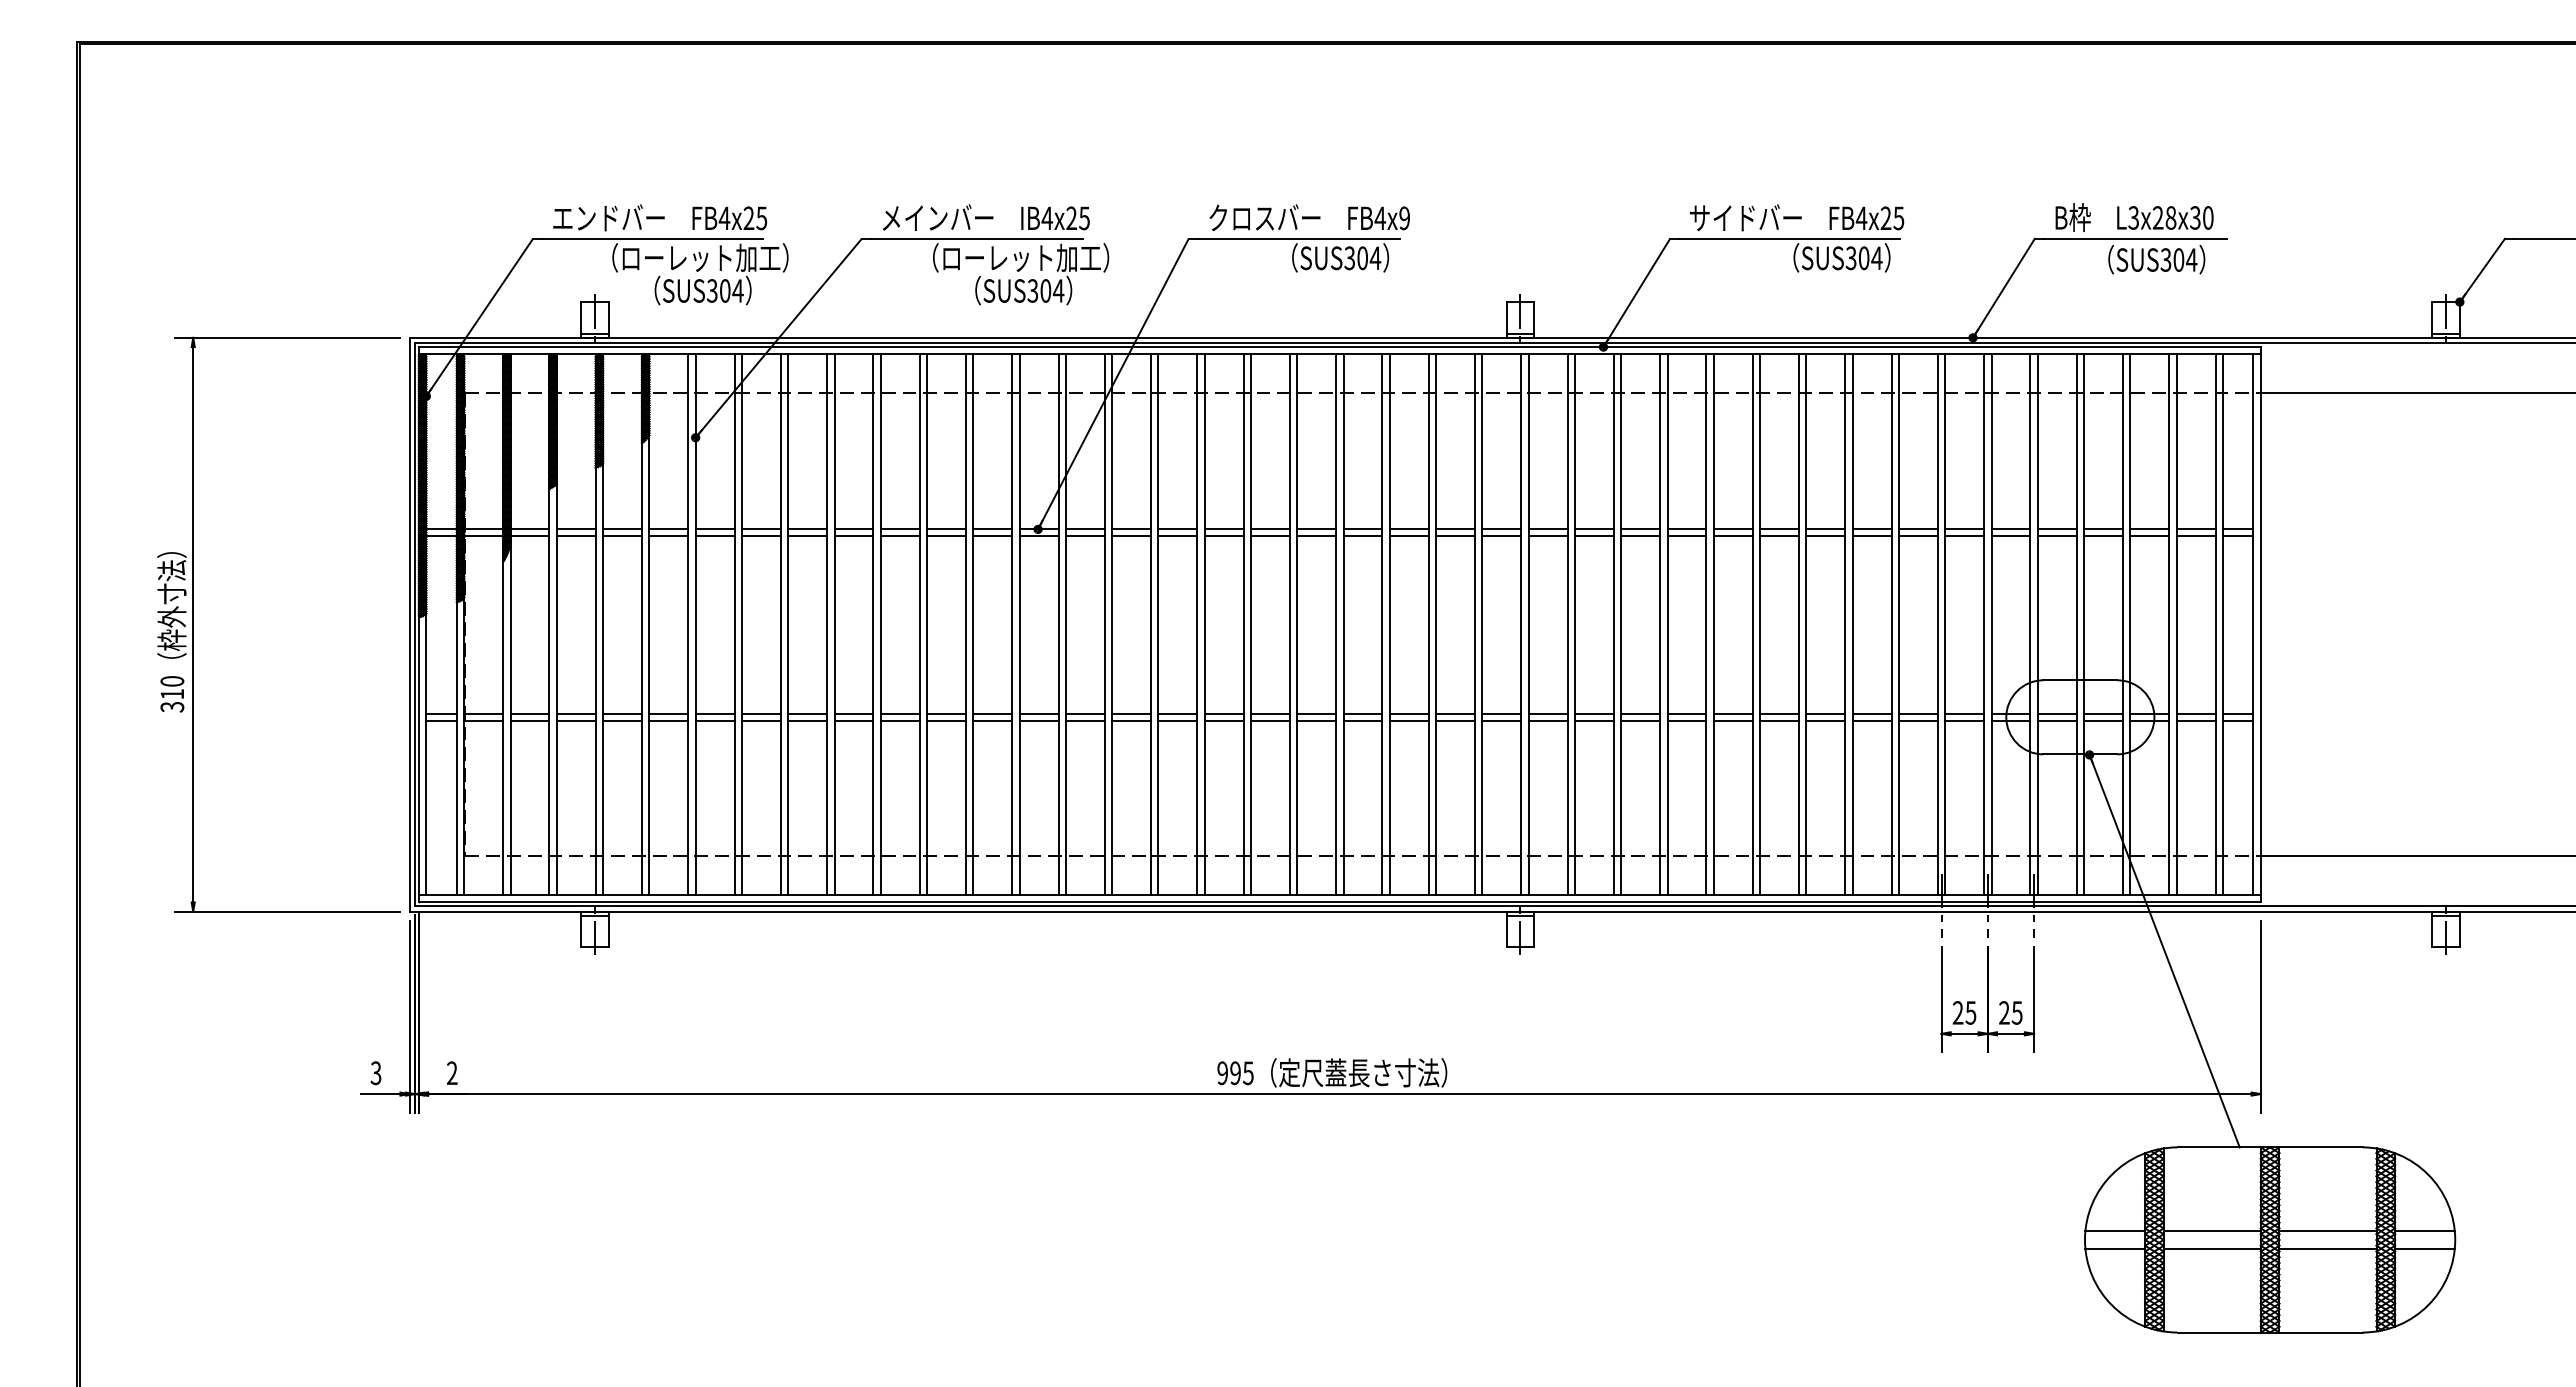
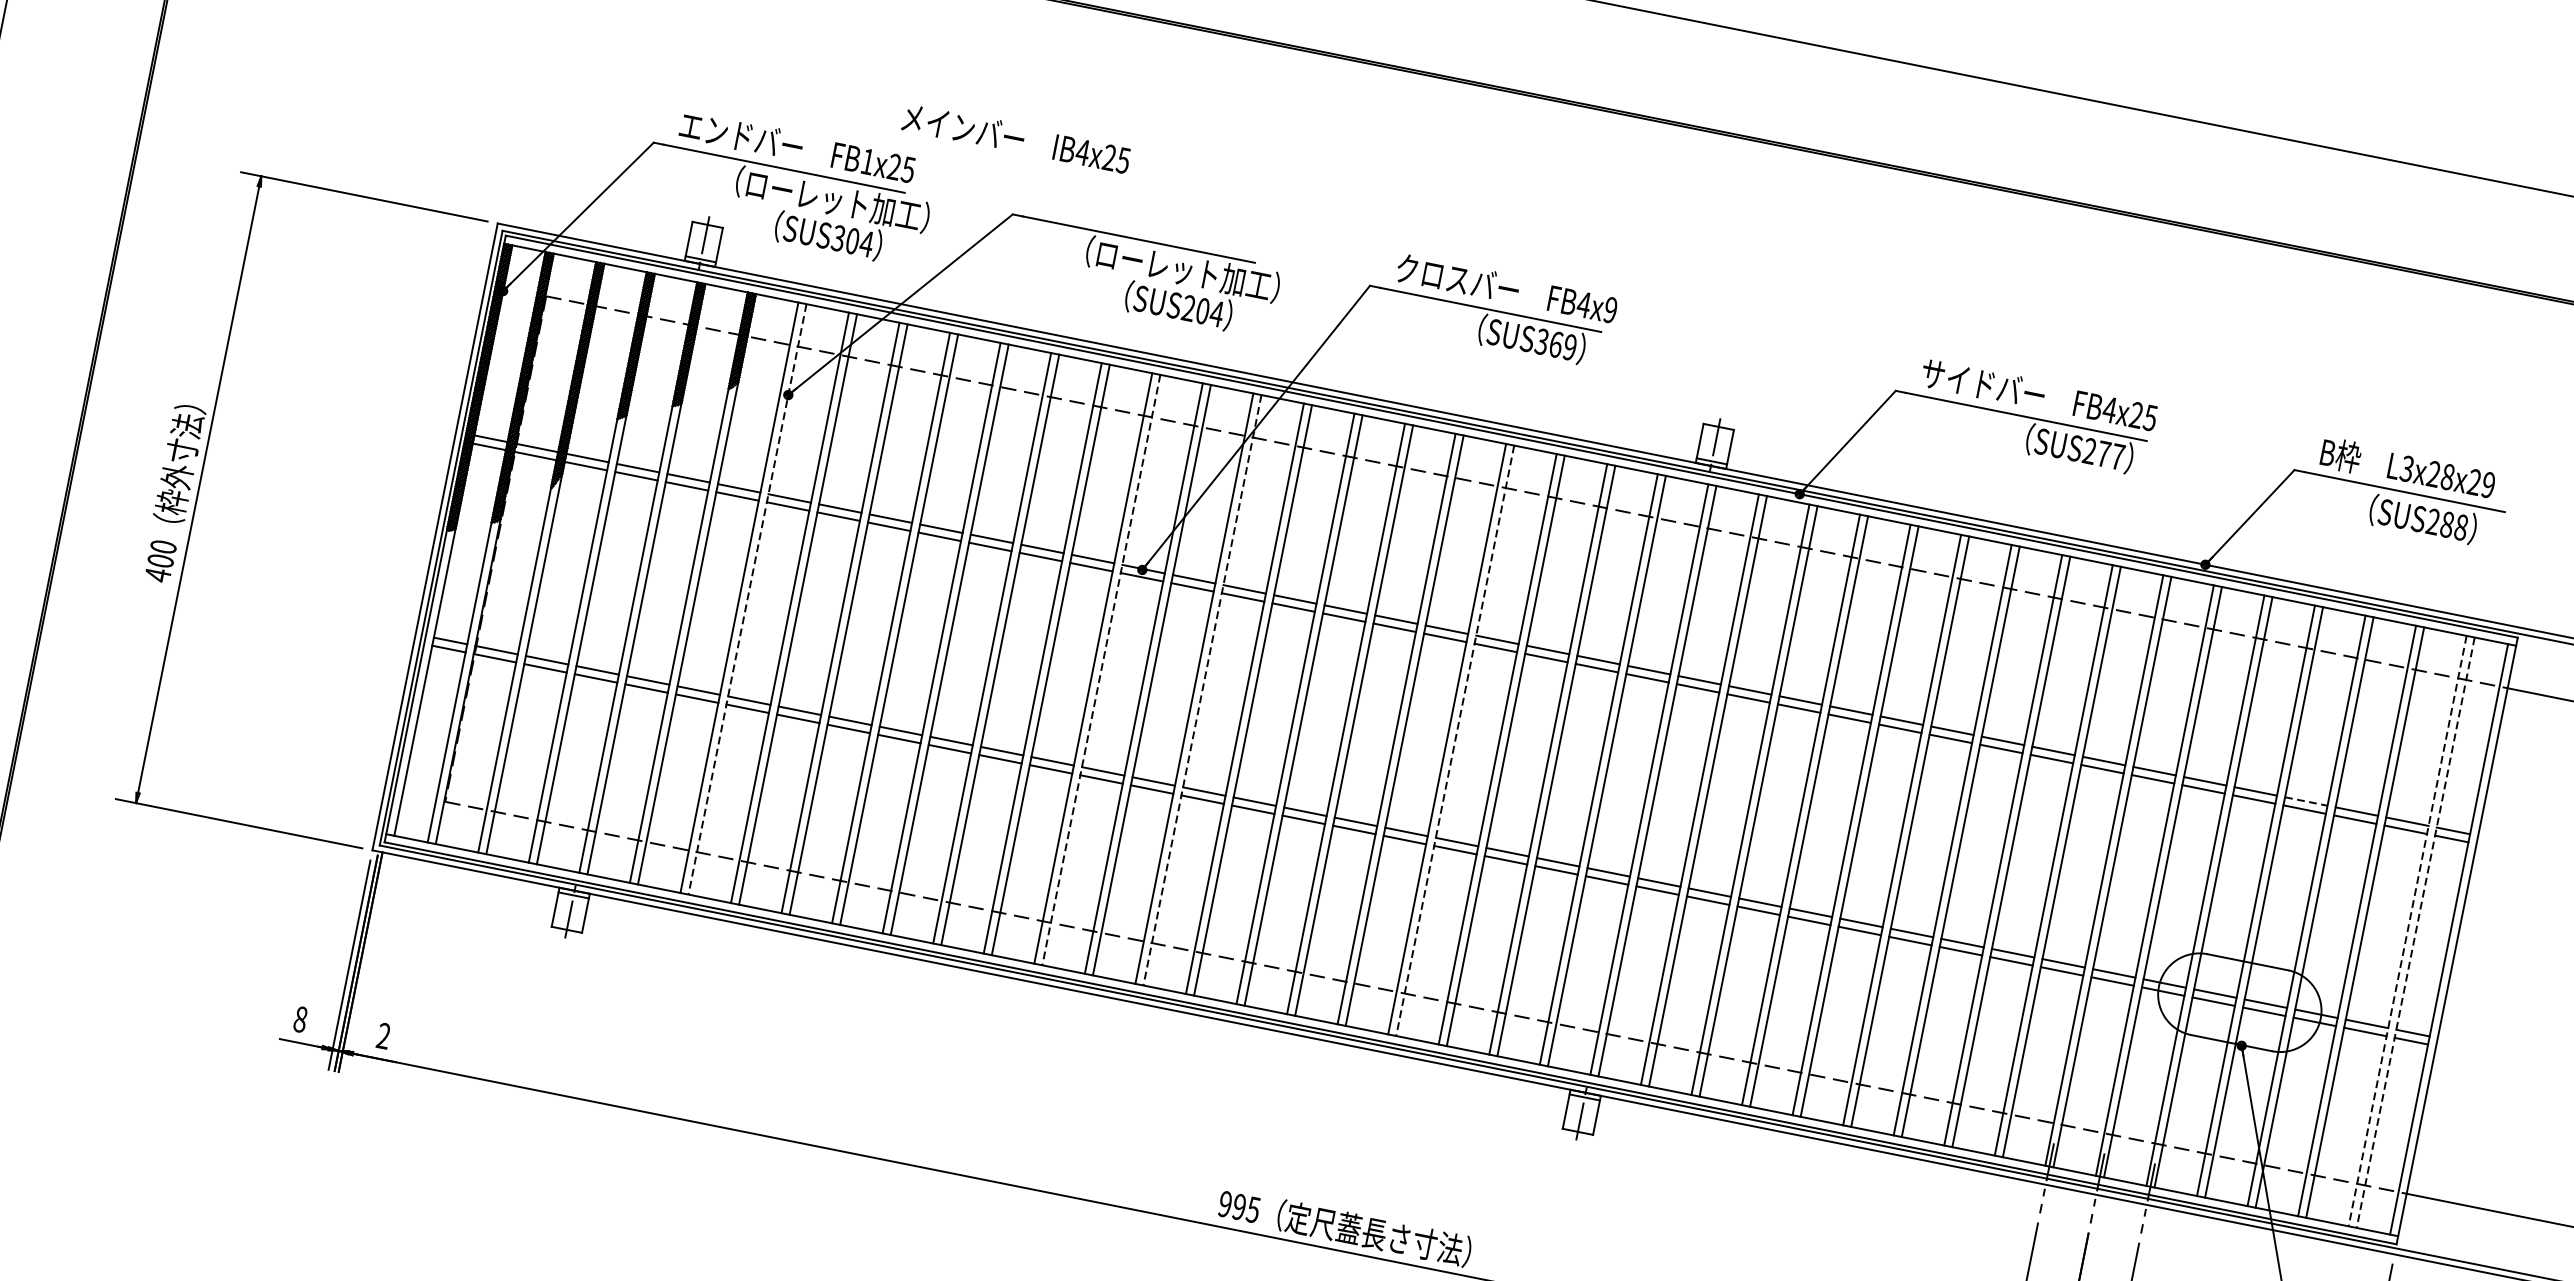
text: (724, 217) -> (867, 160), FB4x25 -> FB1x25
text: (986, 217) -> (1016, 138), moved
text: (2201, 217) -> (2481, 483), L3x28x30 -> L3x28x29
text: (1369, 258) -> (1563, 346), SUS304 -> SUS369
text: (1863, 258) -> (2103, 454), SUS304 -> SUS277
text: (2178, 259) -> (2446, 524), SUS304 -> SUS288
text: (1032, 290) -> (1188, 307), SUS304 -> SUS204
line: (2104, 528) -> (2307, 801), solid -> dashed
line: (695, 625) -> (747, 600), solid -> dashed
line: (1019, 625) -> (1101, 670), solid -> dashed
line: (1112, 625) -> (1202, 691), solid -> dashed
line: (1343, 625) -> (1454, 741), solid -> dashed
line: (2215, 625) -> (2407, 931), solid -> dashed
line: (2222, 625) -> (2415, 933), solid -> dashed
text: (172, 700) -> (159, 567), 310 -> 400
text: (375, 1072) -> (300, 1018), 3 -> 8

